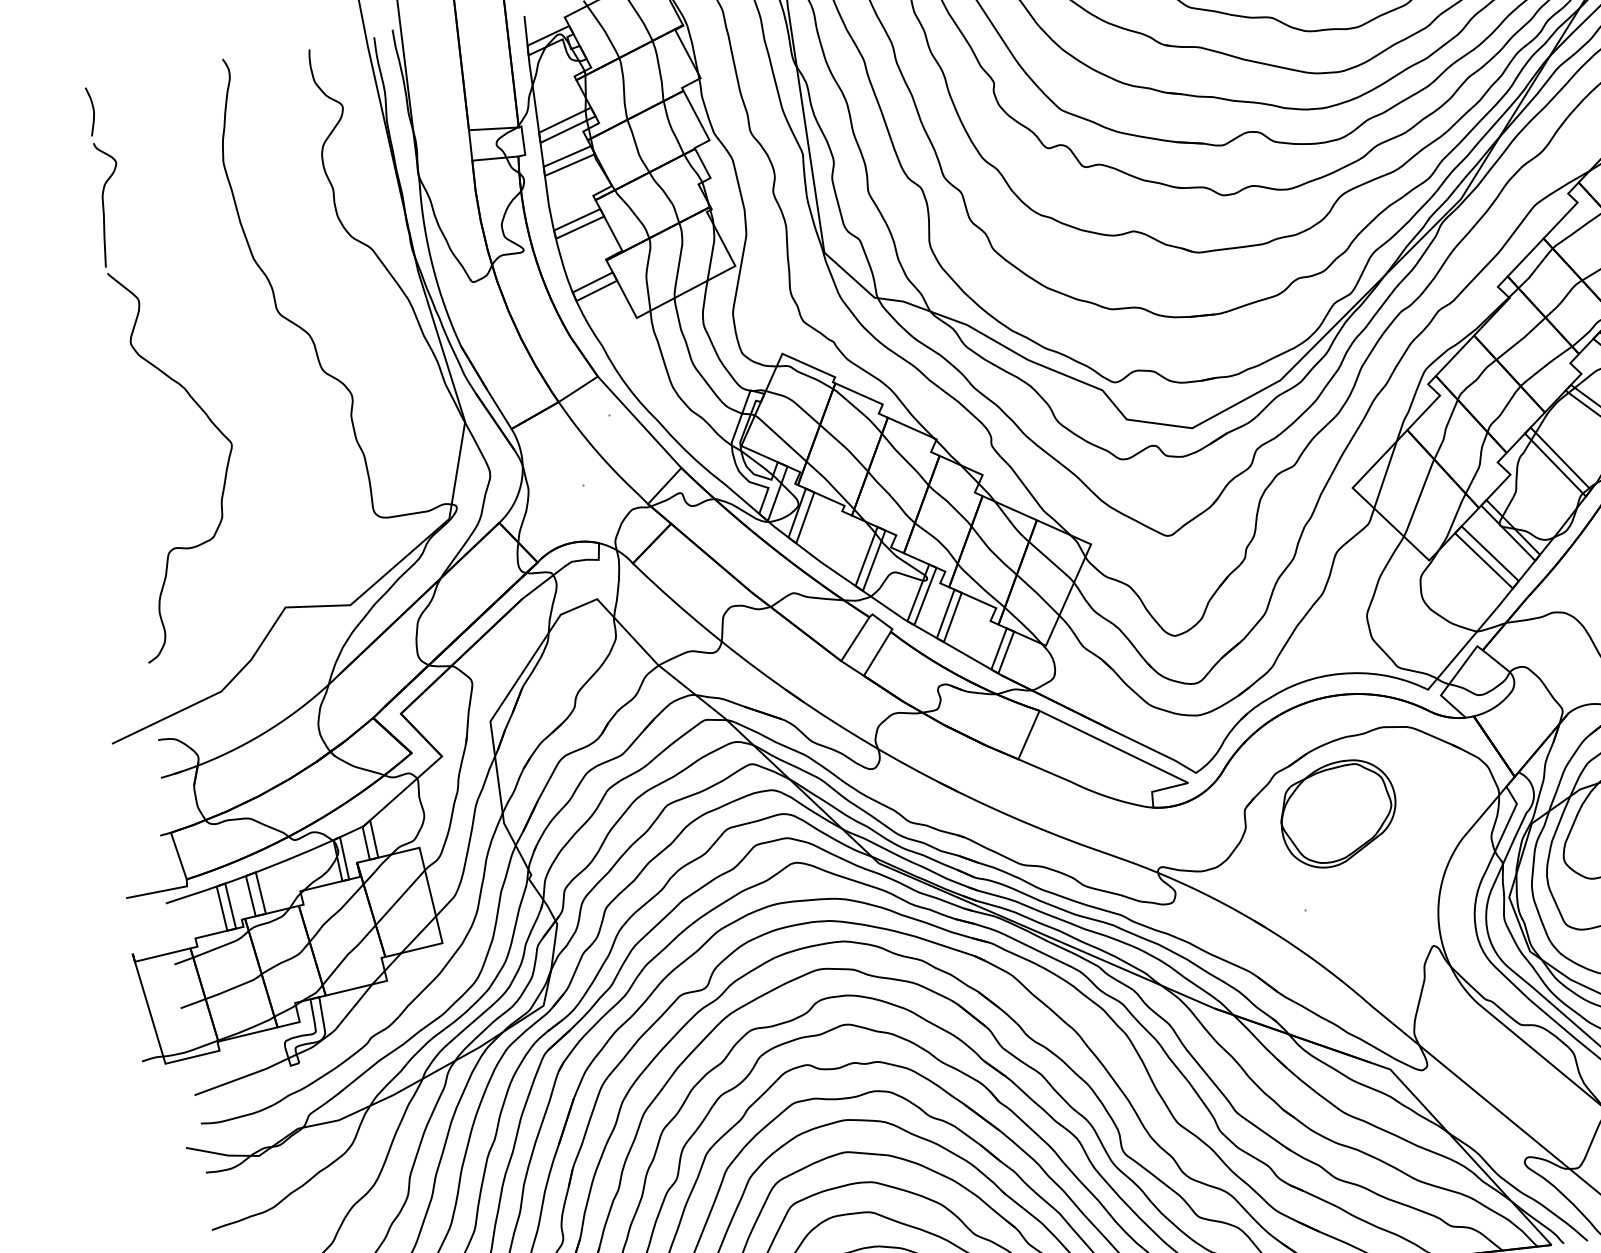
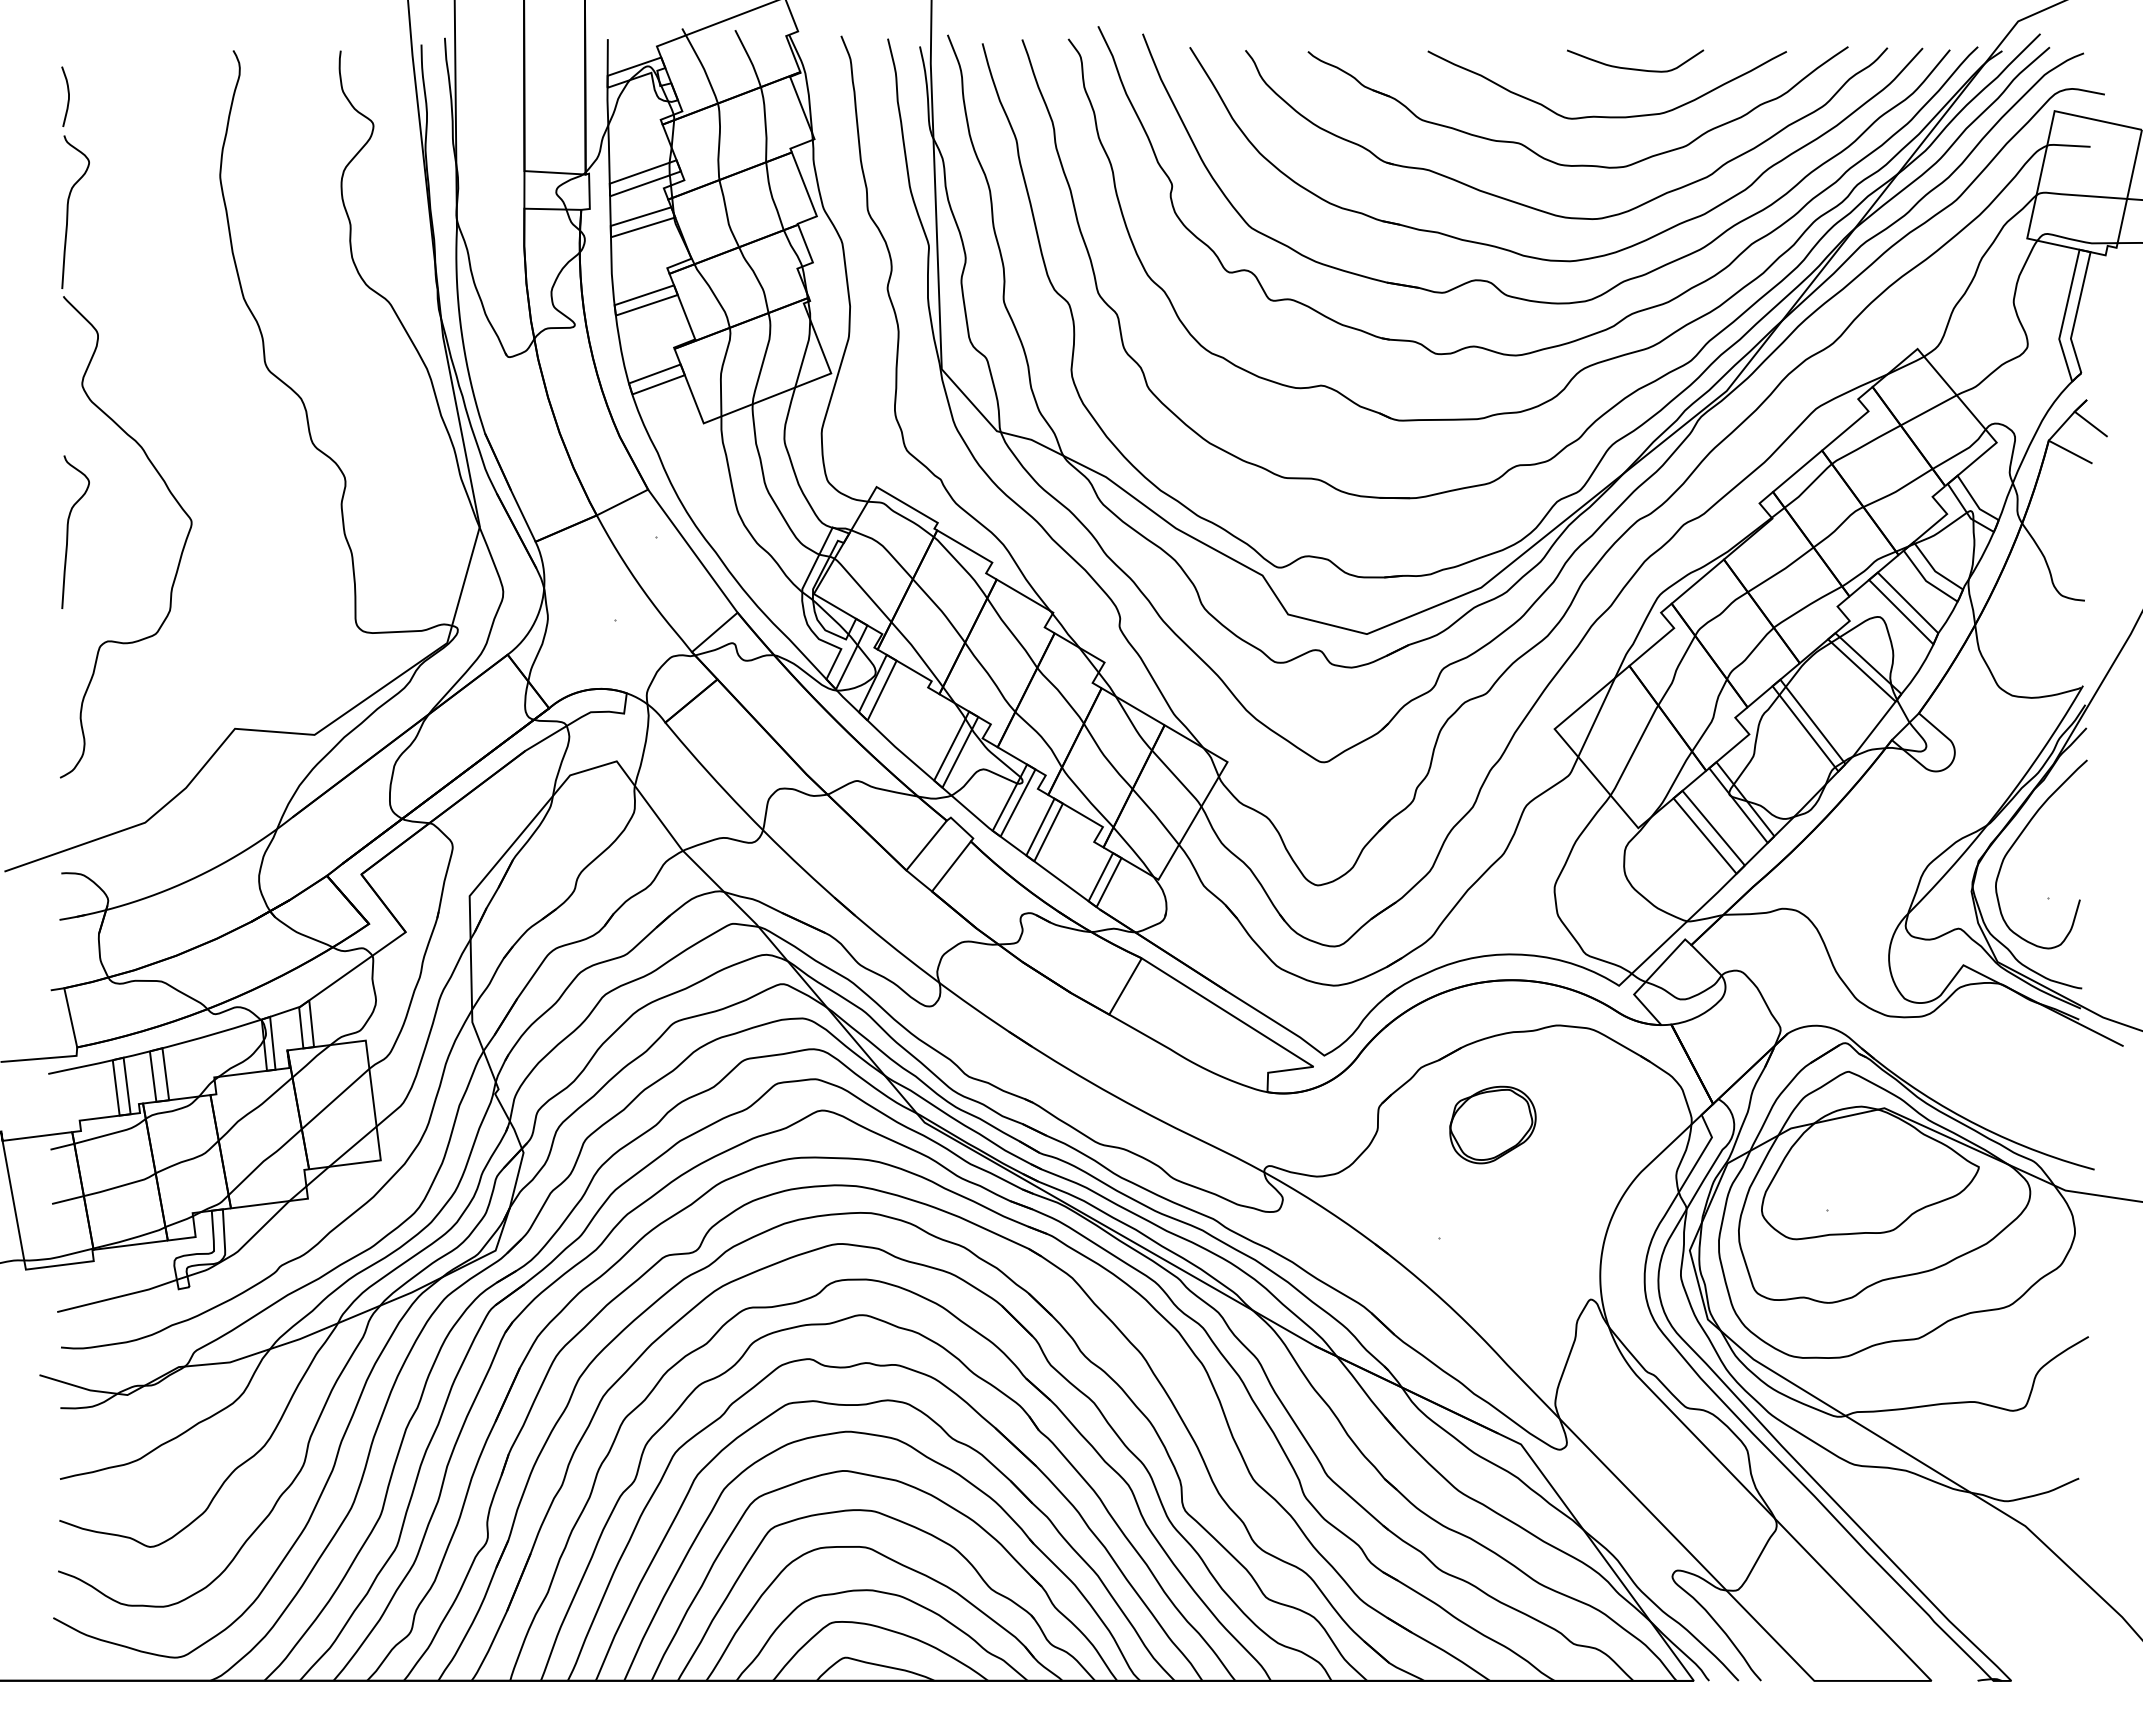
curve: (132, 463) -> (68, 531), added
part: (1338, 813) -> (1492, 1124), size x0.6

